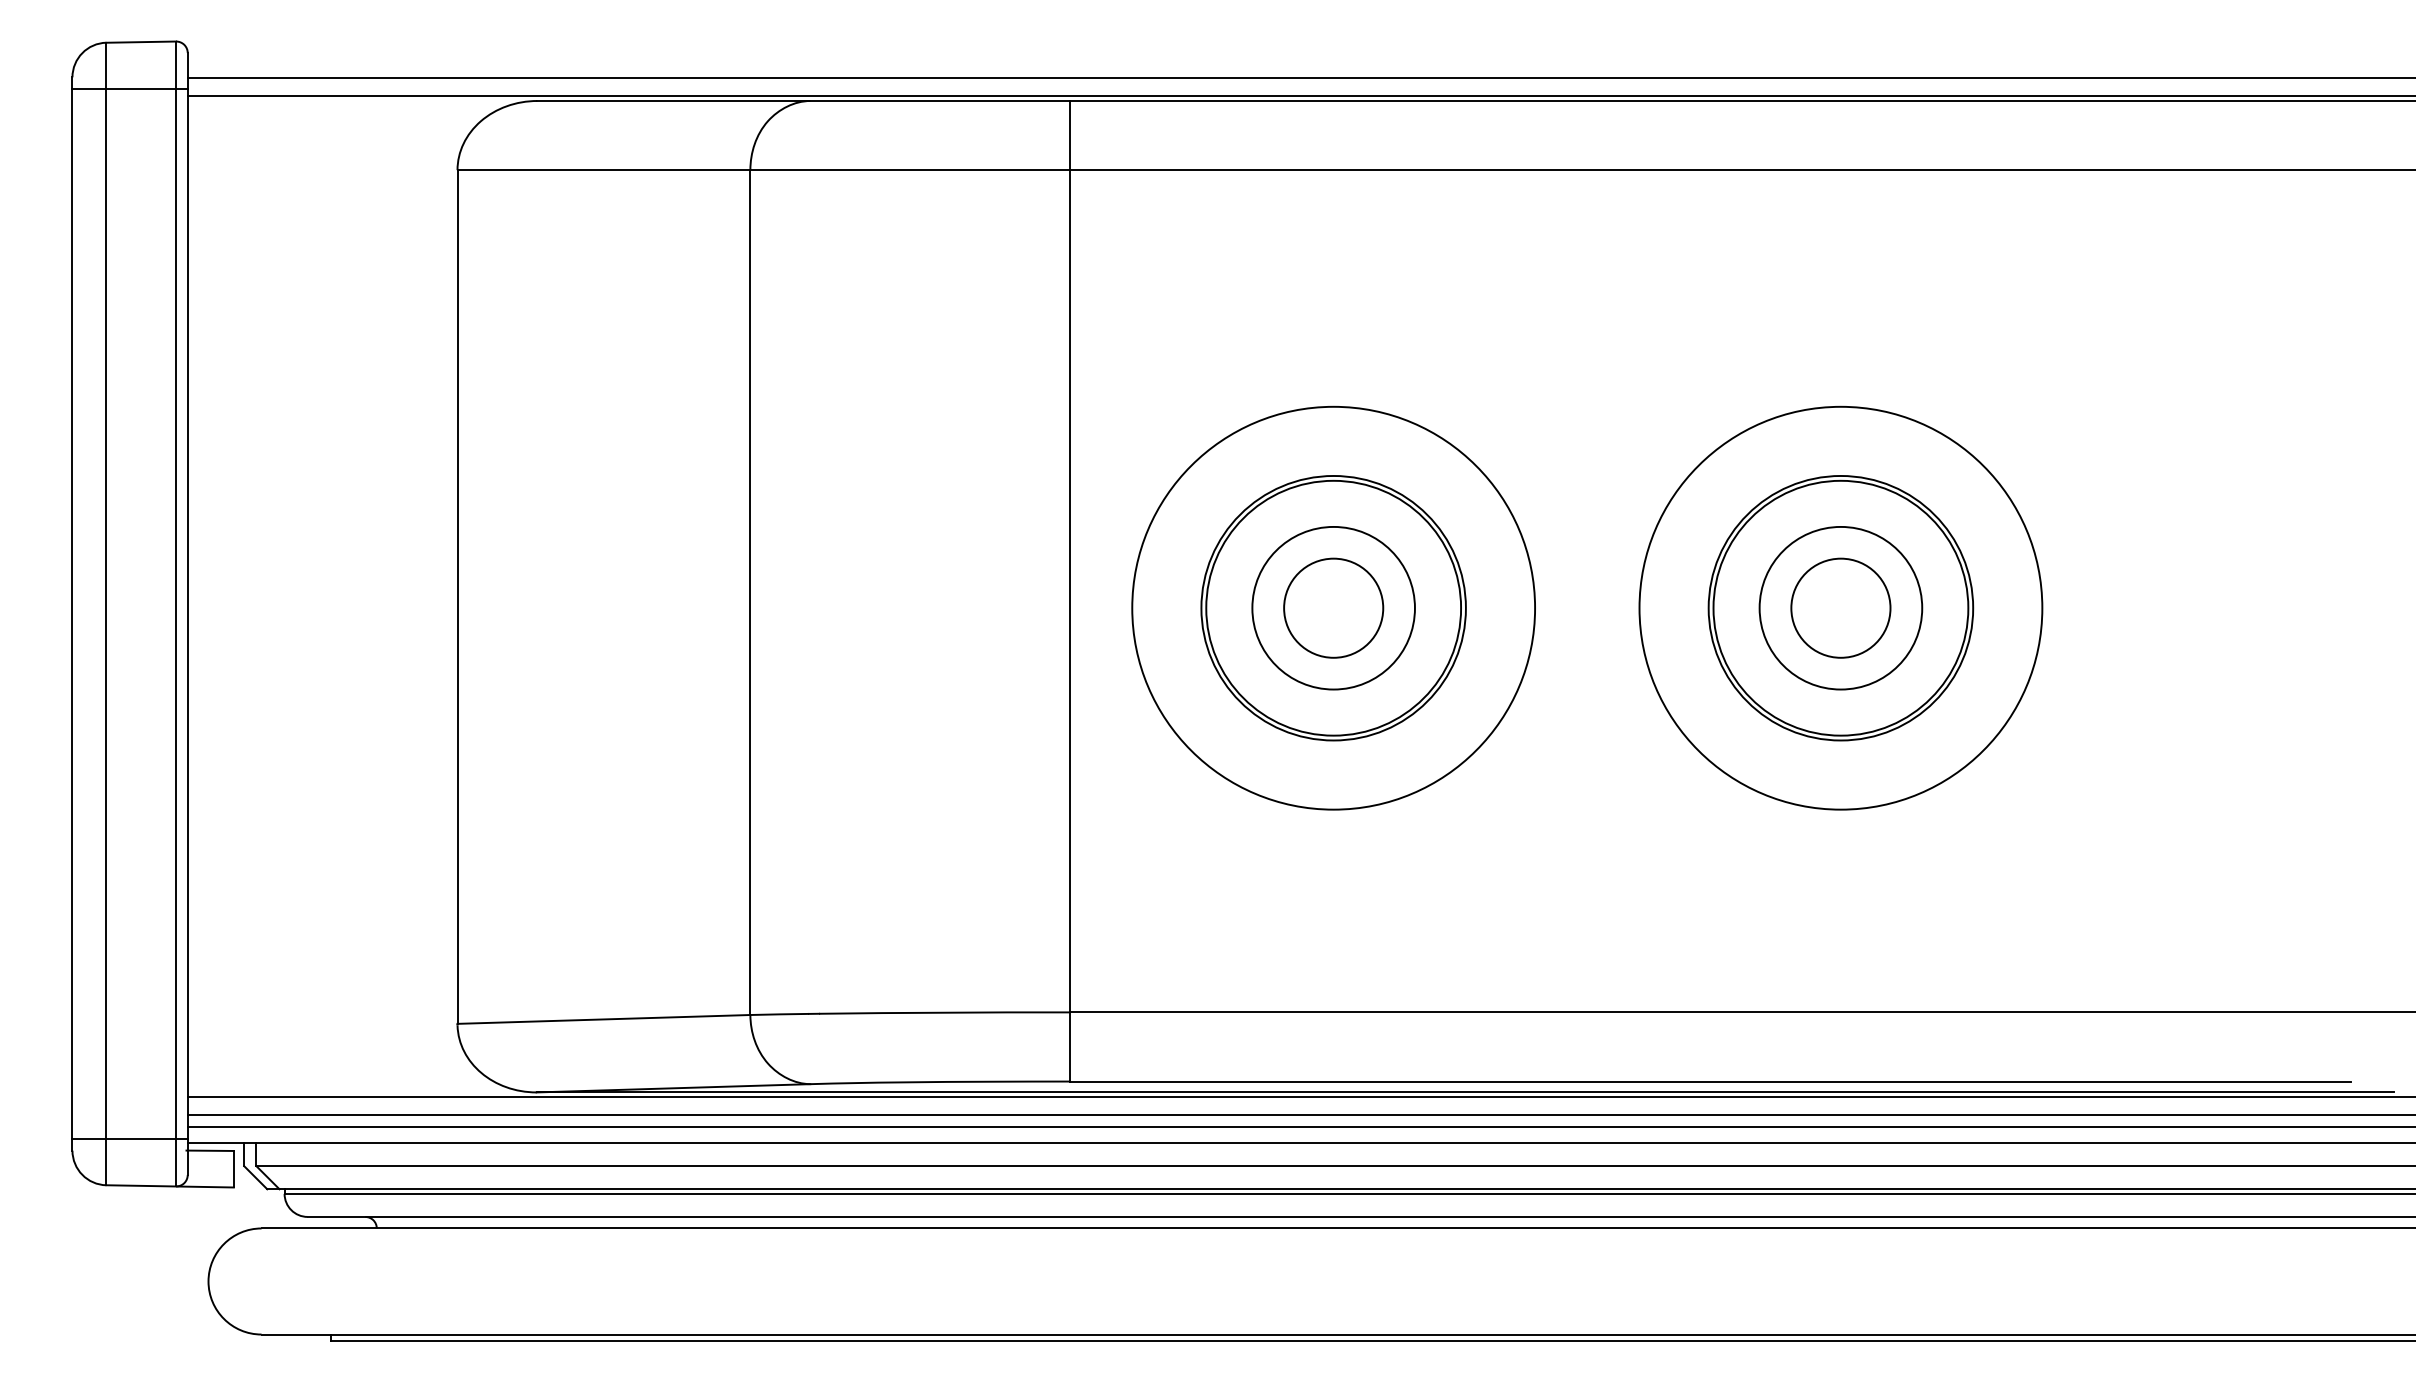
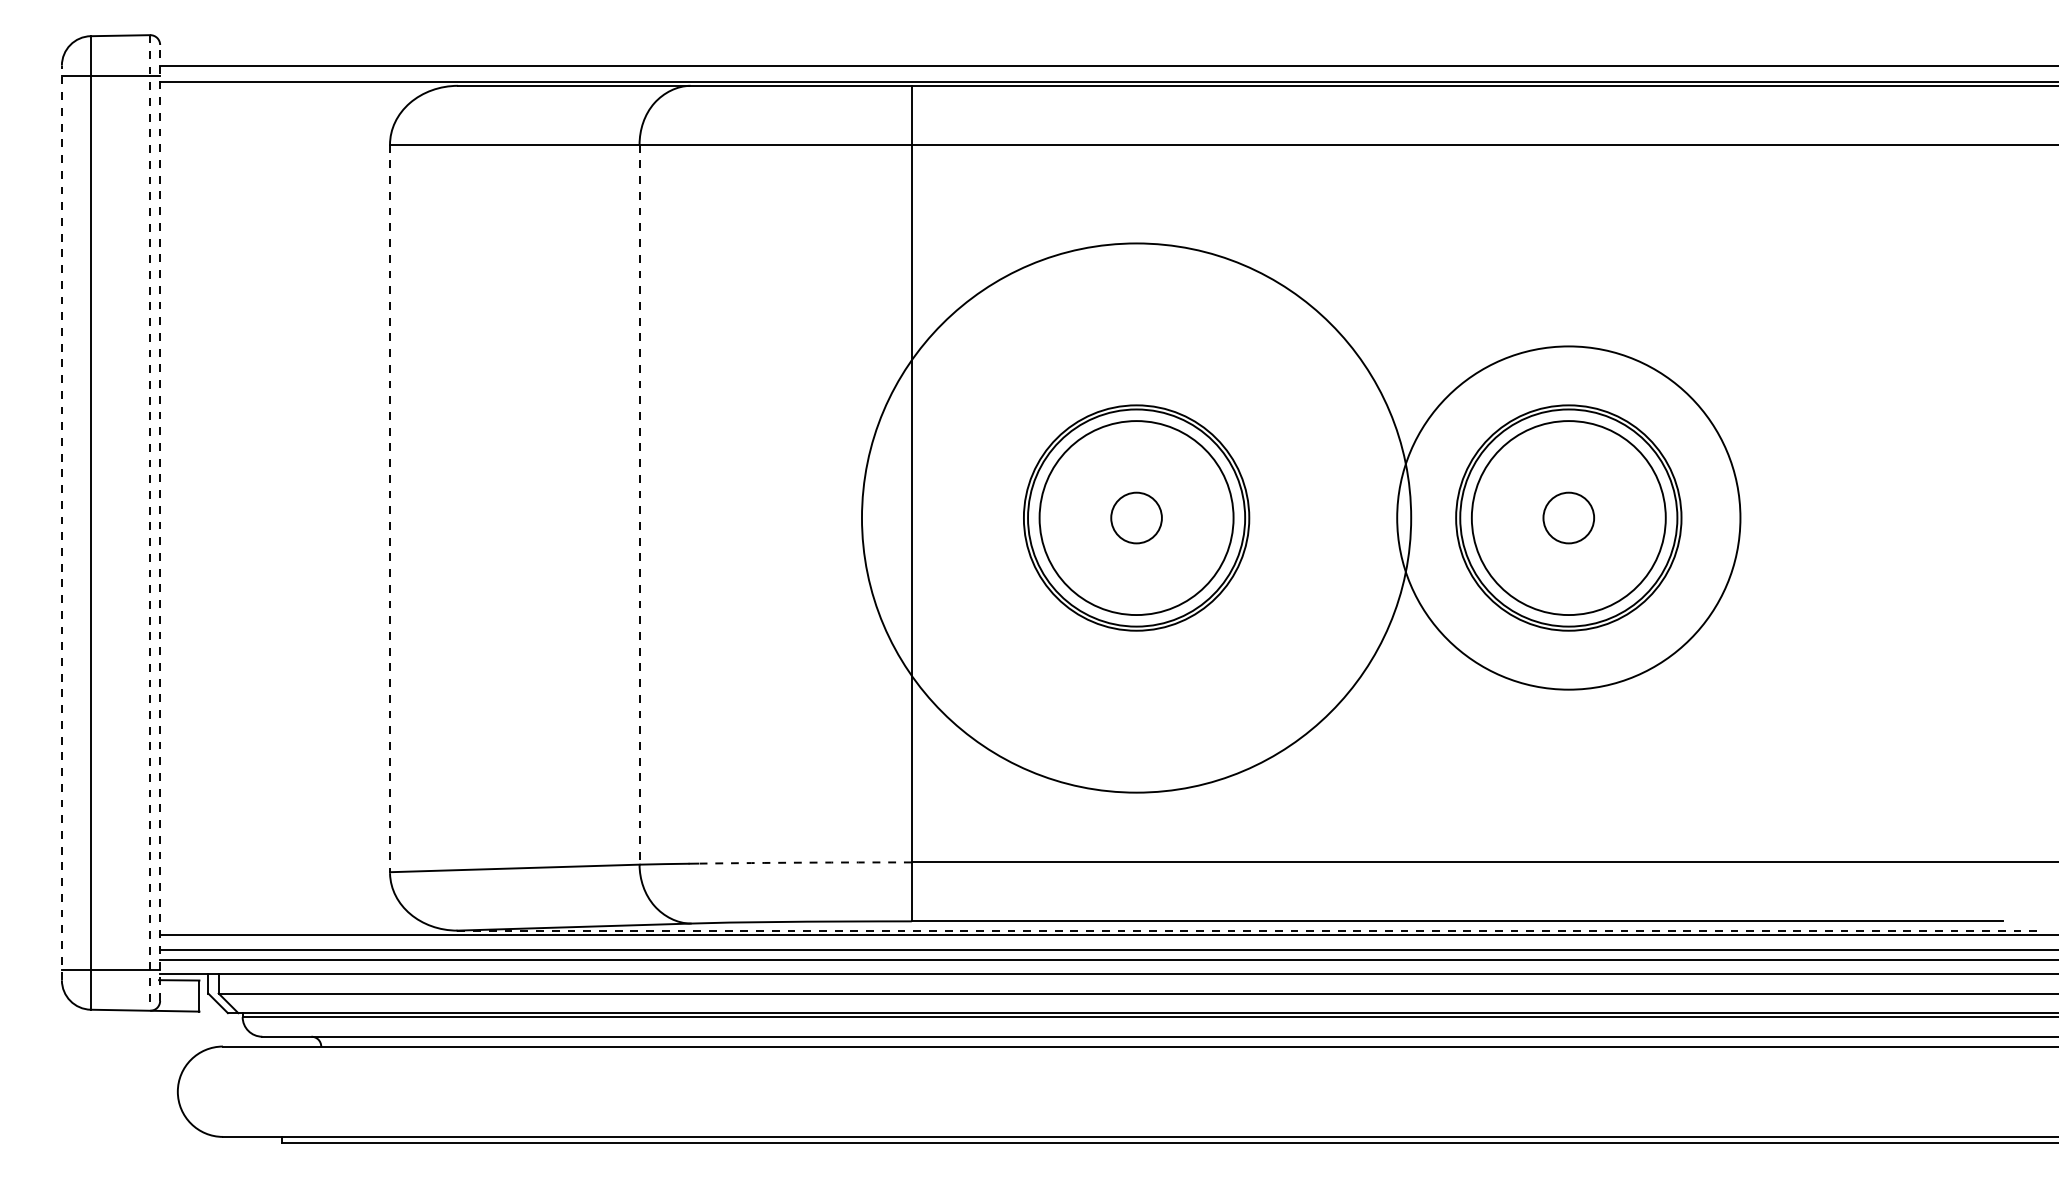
line: (750, 593) -> (639, 505), solid -> dashed
line: (457, 597) -> (389, 508), solid -> dashed
circle: (1333, 607) -> (1136, 517), size x0.6
circle: (1333, 607) -> (1136, 517), size x1.4
circle: (1333, 607) -> (1136, 517), size x1.6
circle: (1840, 607) -> (1568, 517), size x0.6
circle: (1840, 607) -> (1568, 517), size x1.4
line: (72, 614) -> (61, 523), solid -> dashed
line: (176, 614) -> (150, 523), solid -> dashed
line: (187, 614) -> (159, 523), solid -> dashed
arc: (944, 1012) -> (804, 862), solid -> dashed
line: (1465, 1092) -> (1248, 930), solid -> dashed

